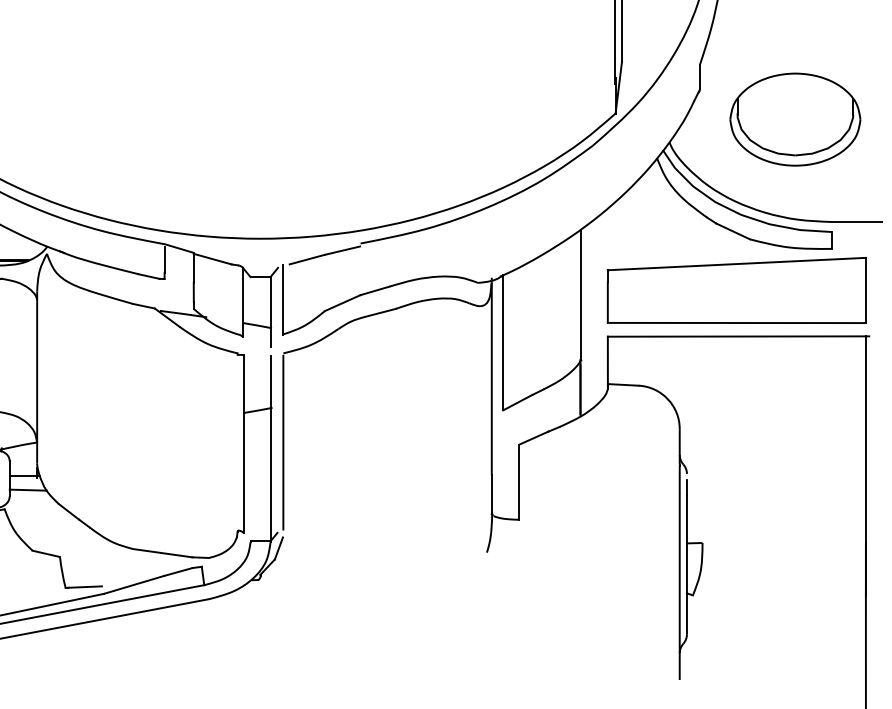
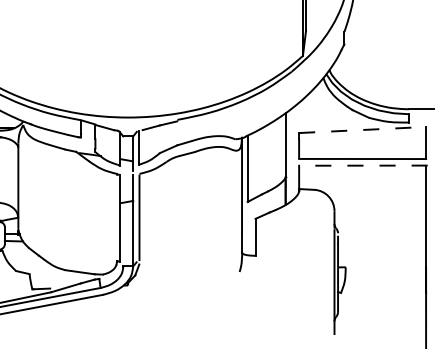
part: (795, 118) -> (391, 58), removed
line: (736, 265) -> (362, 130), solid -> dashed
line: (736, 336) -> (362, 165), solid -> dashed

